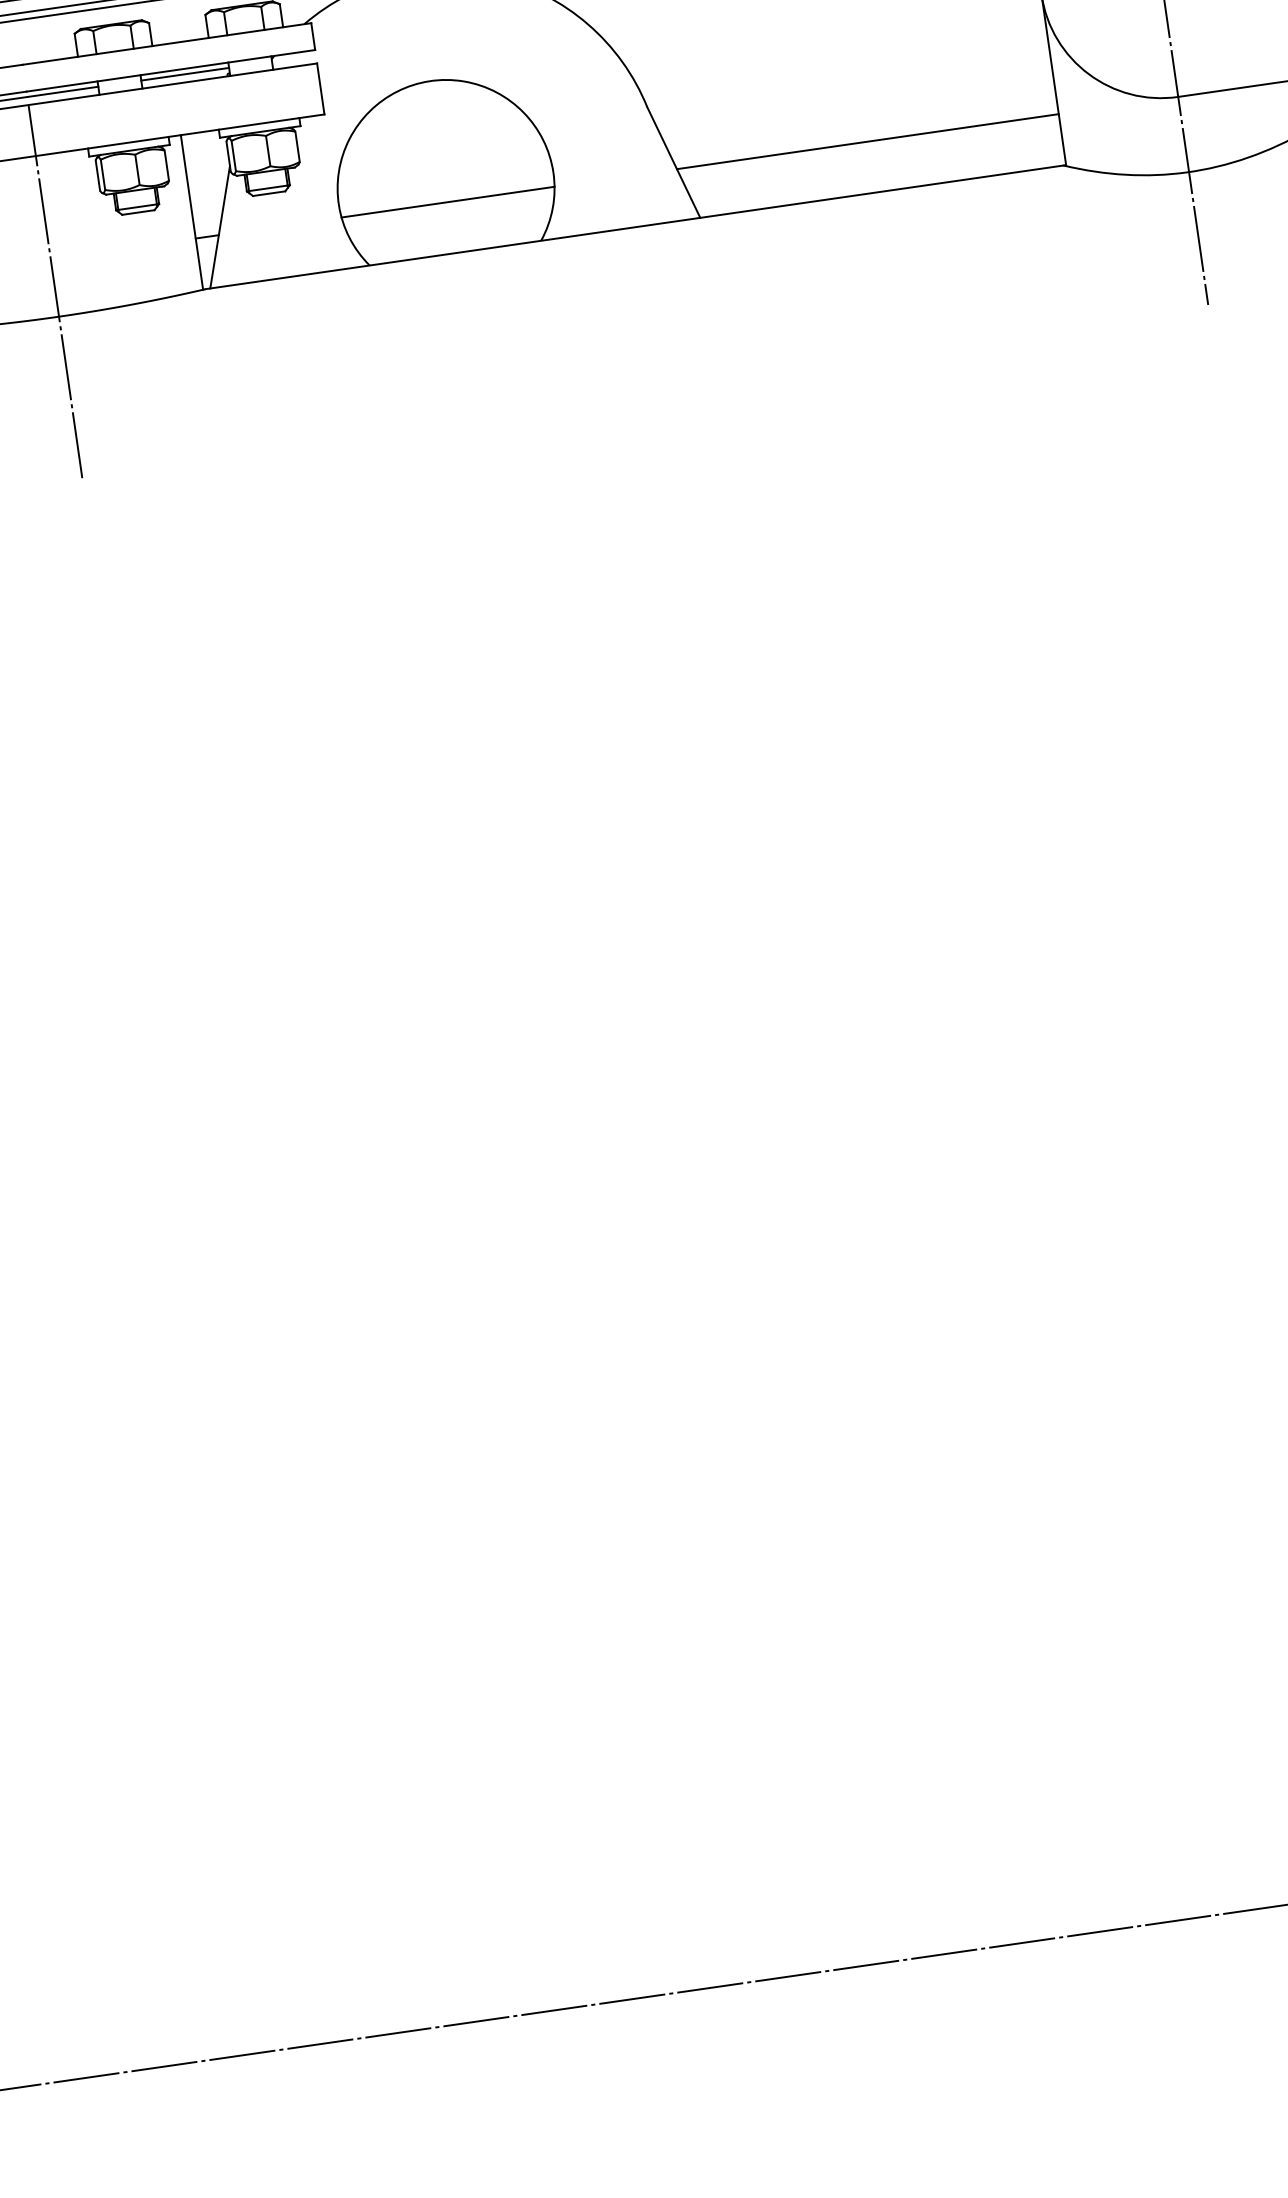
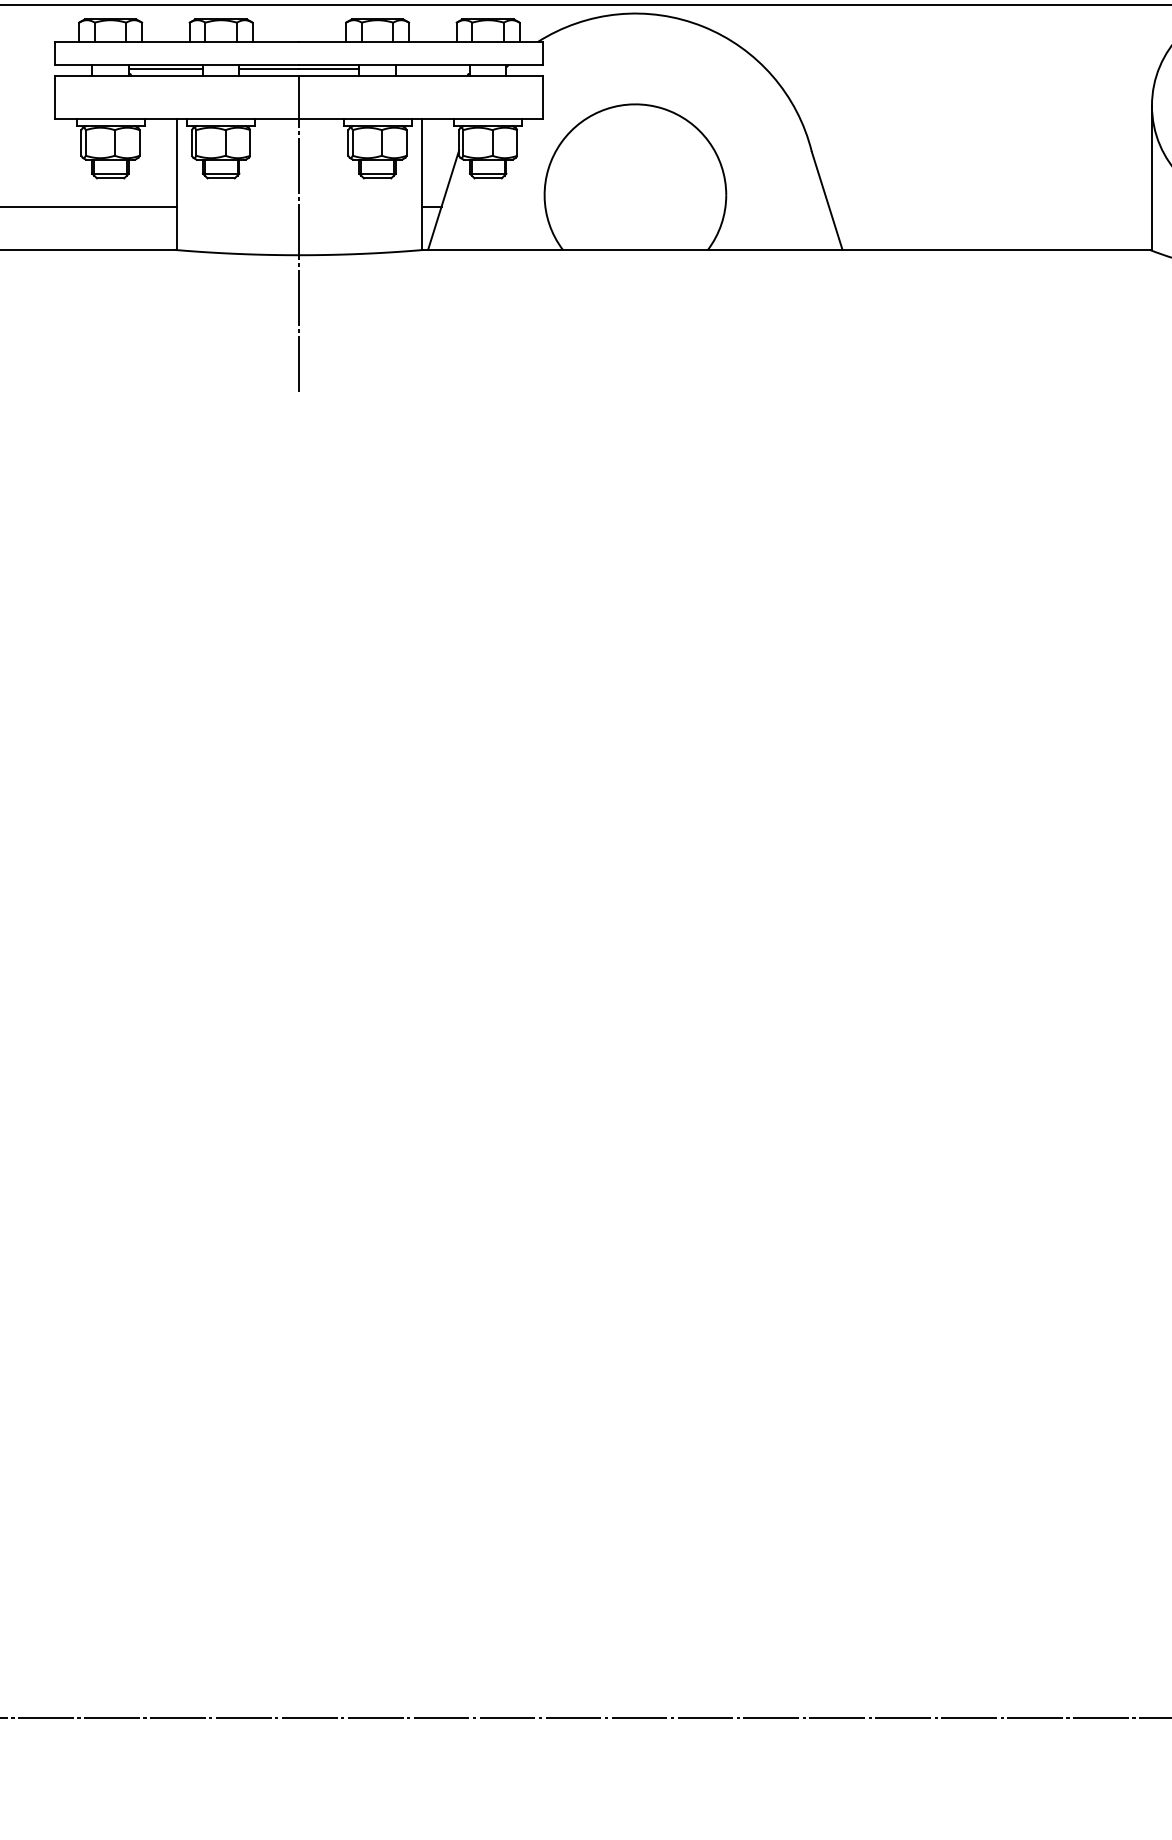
line: (184, 74) -> (432, 69), removed
line: (867, 141) -> (990, 206), removed
line: (448, 201) -> (635, 206), removed

